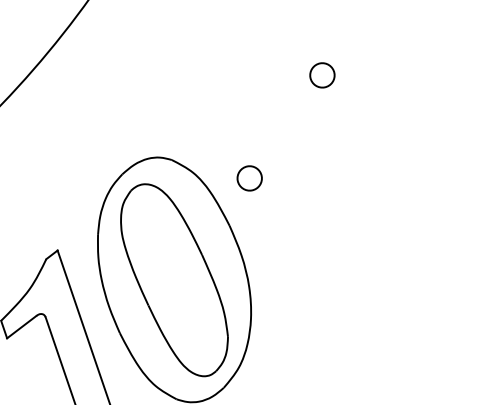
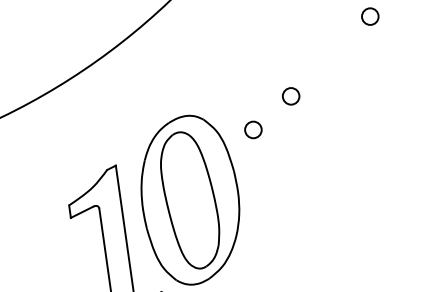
circle: (322, 75) -> (291, 96), moved
circle: (249, 177) -> (253, 129), moved

